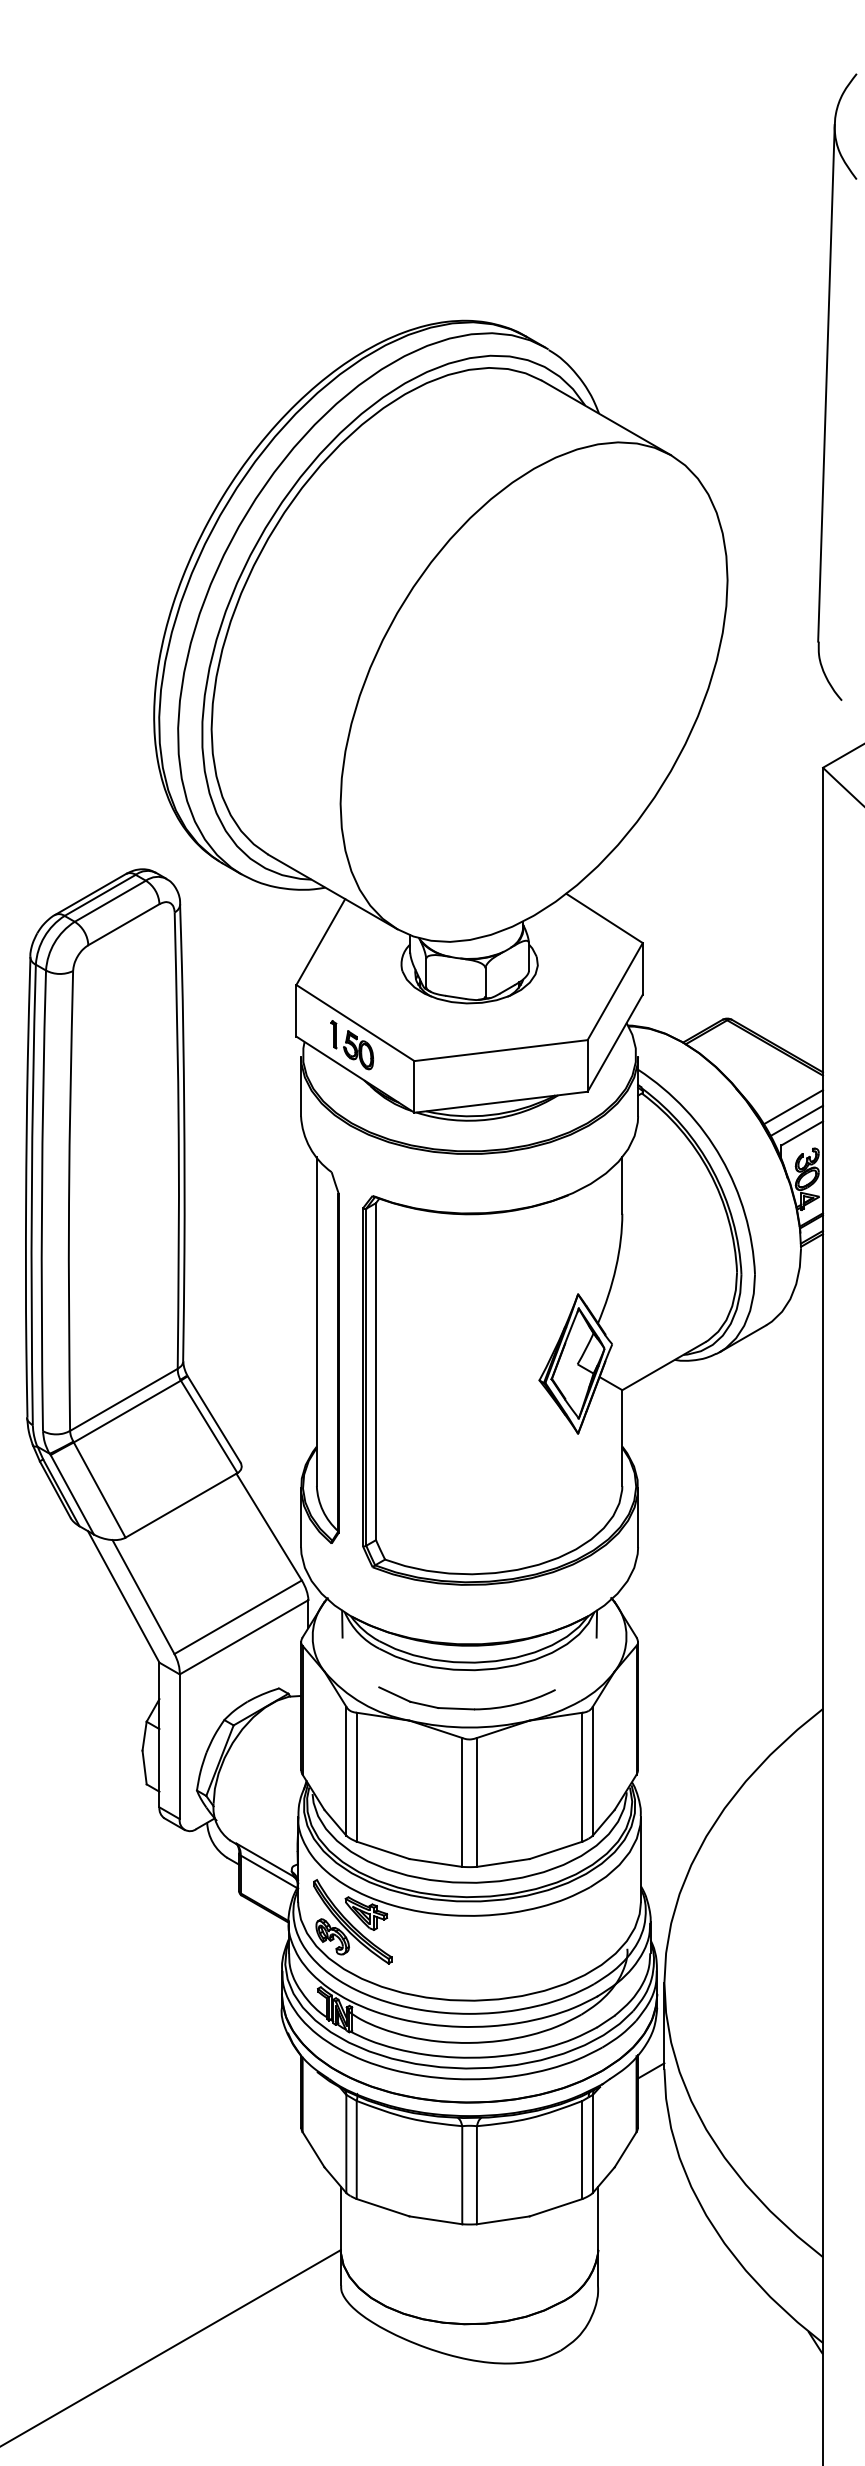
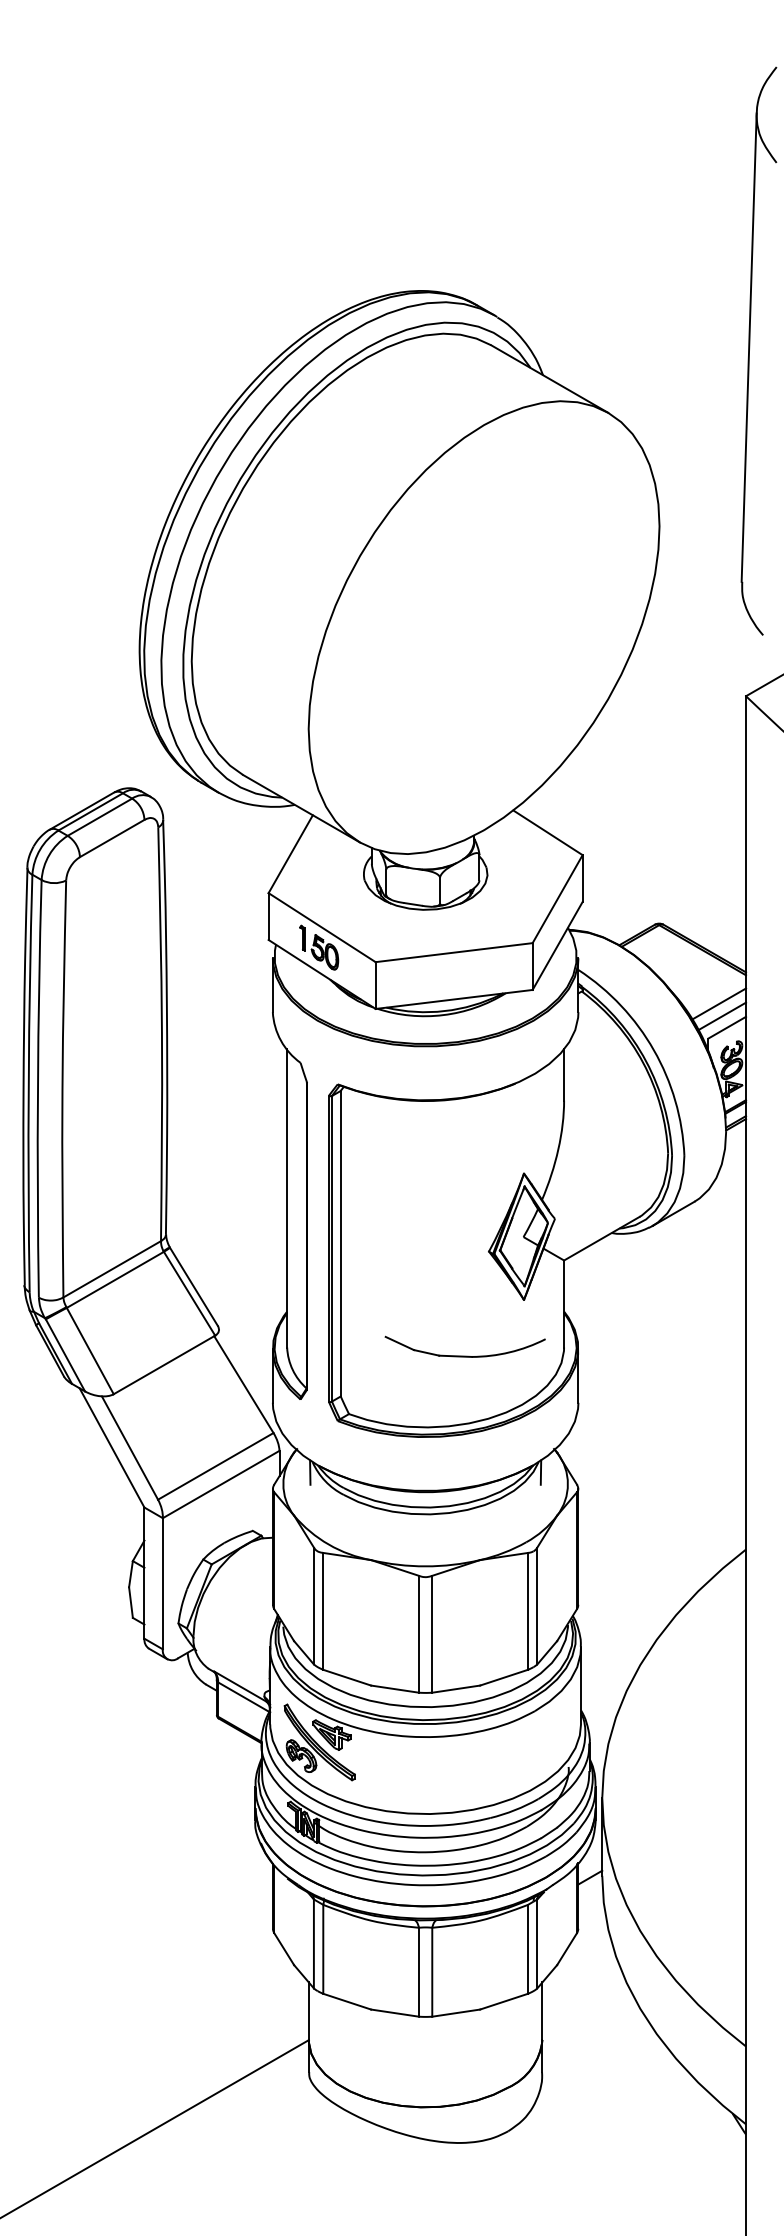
part: (466, 1707) -> (464, 1355), moved

